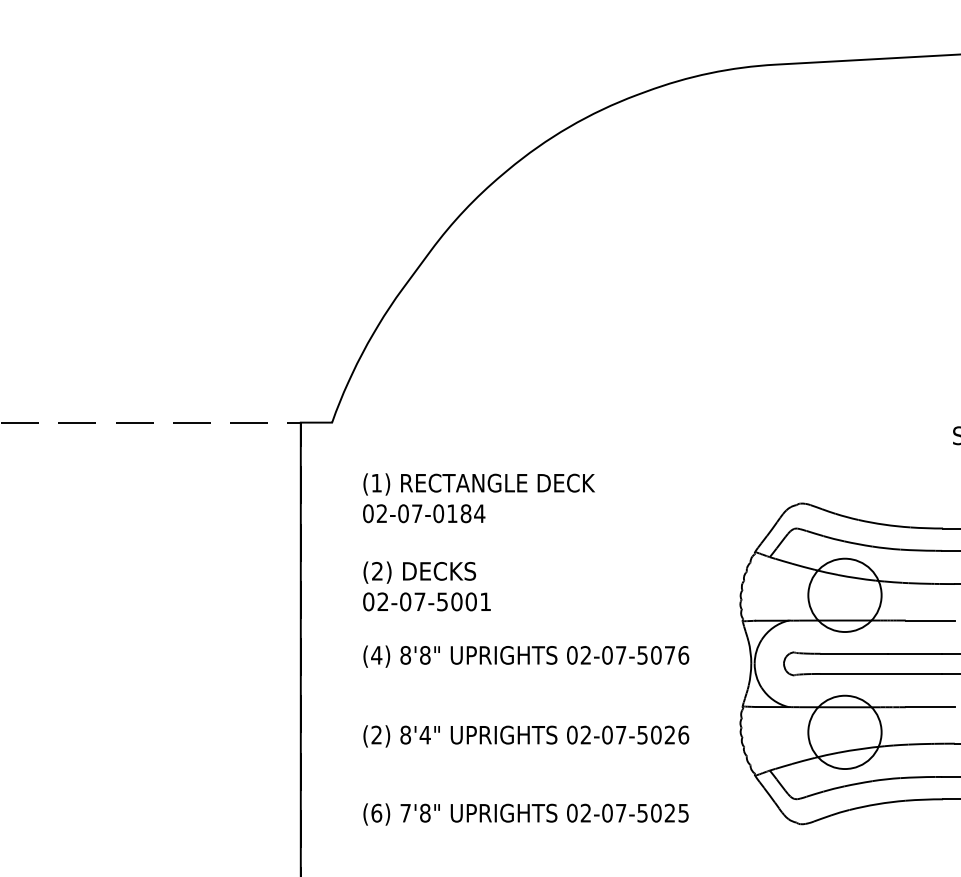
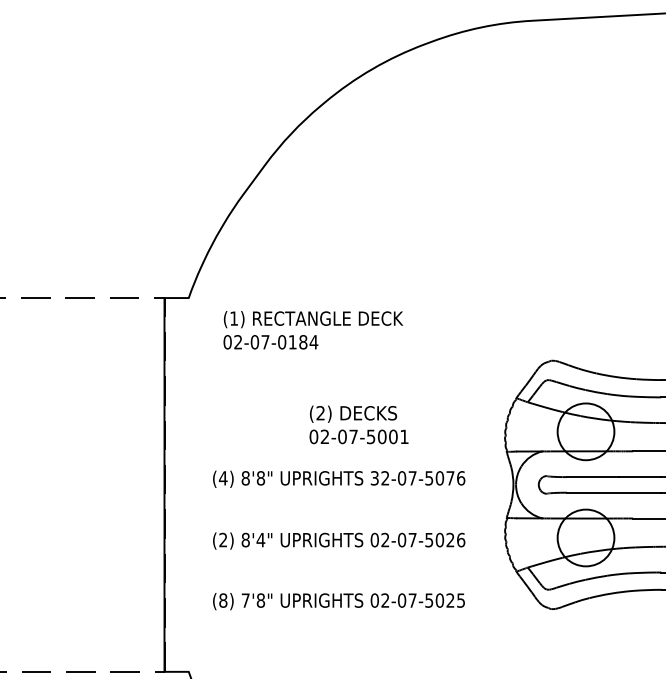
text: (478, 498) -> (312, 330), moved
text: (426, 586) -> (358, 424), moved
text: (572, 655) -> (374, 478), 02-07-5076 -> 32-07-5076
text: (376, 812) -> (223, 600), (6) -> (8)

